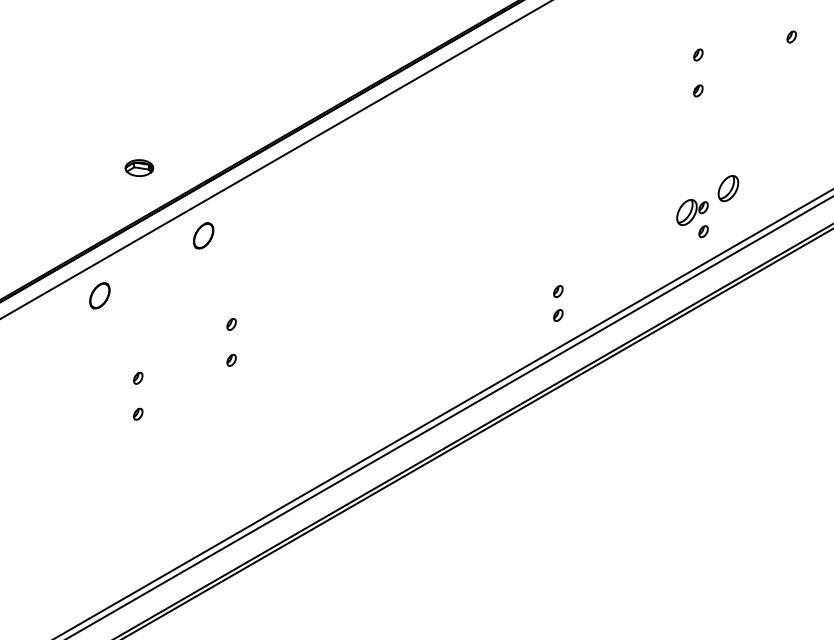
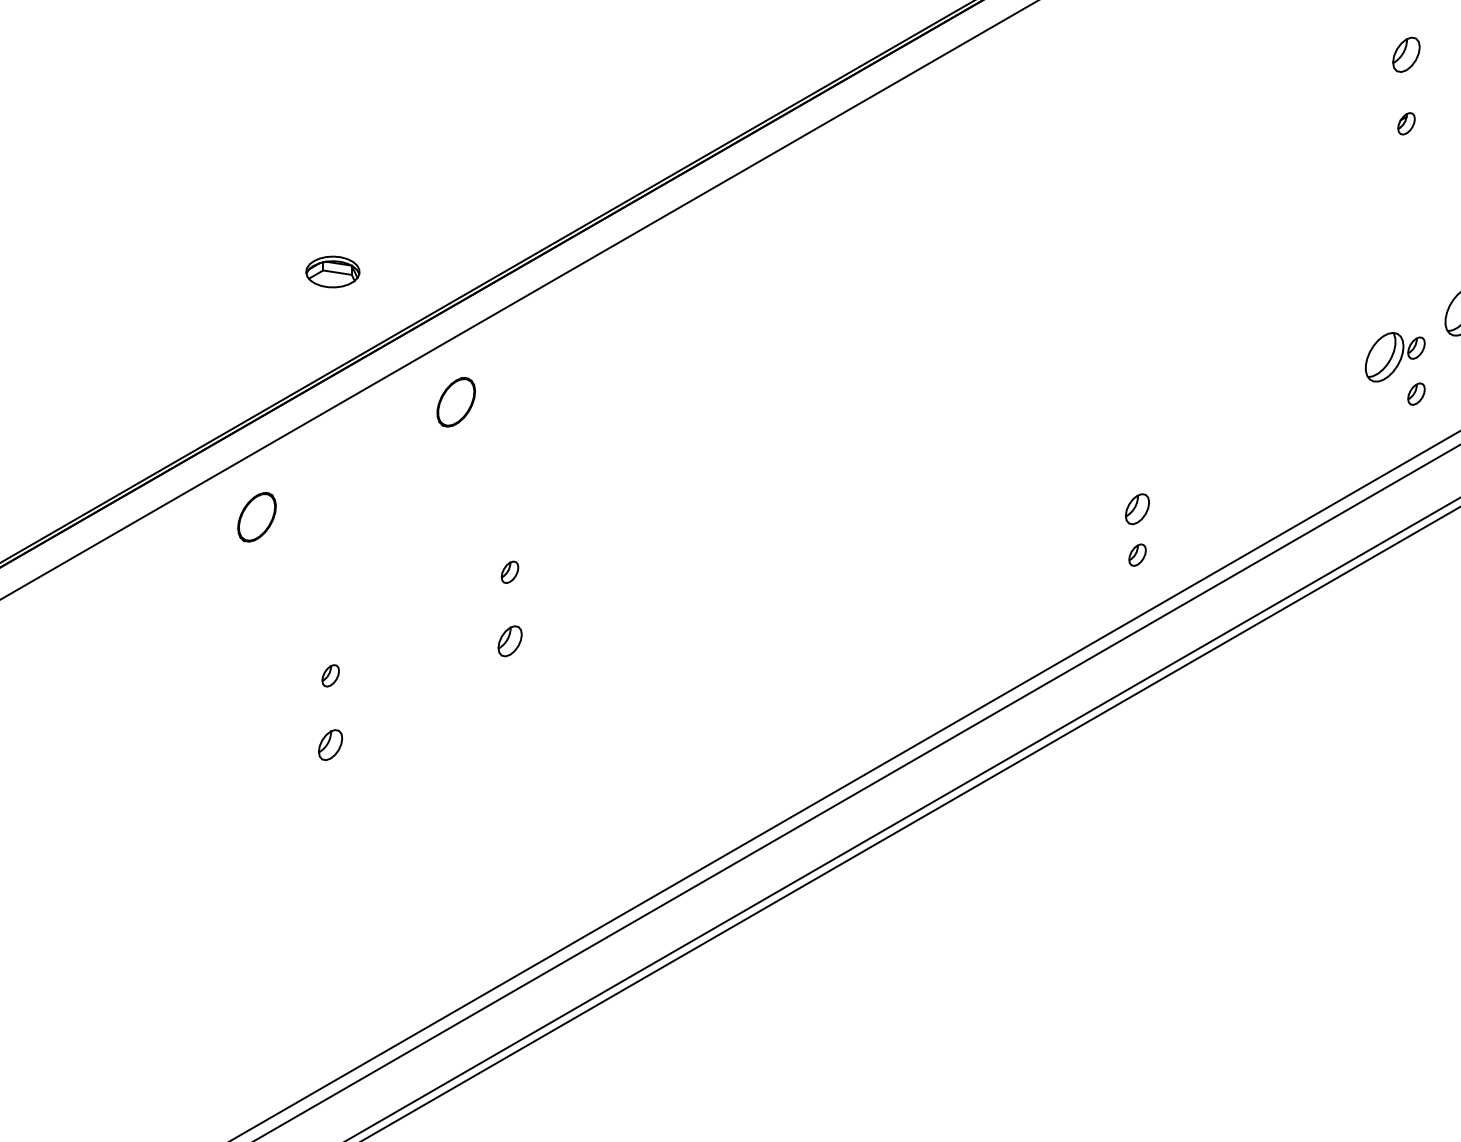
part: (698, 54) -> (1406, 53), size x1.6
part: (558, 291) -> (1137, 508), size x1.4
part: (231, 360) -> (509, 641), size x1.4
part: (138, 413) -> (331, 743), size x1.4

